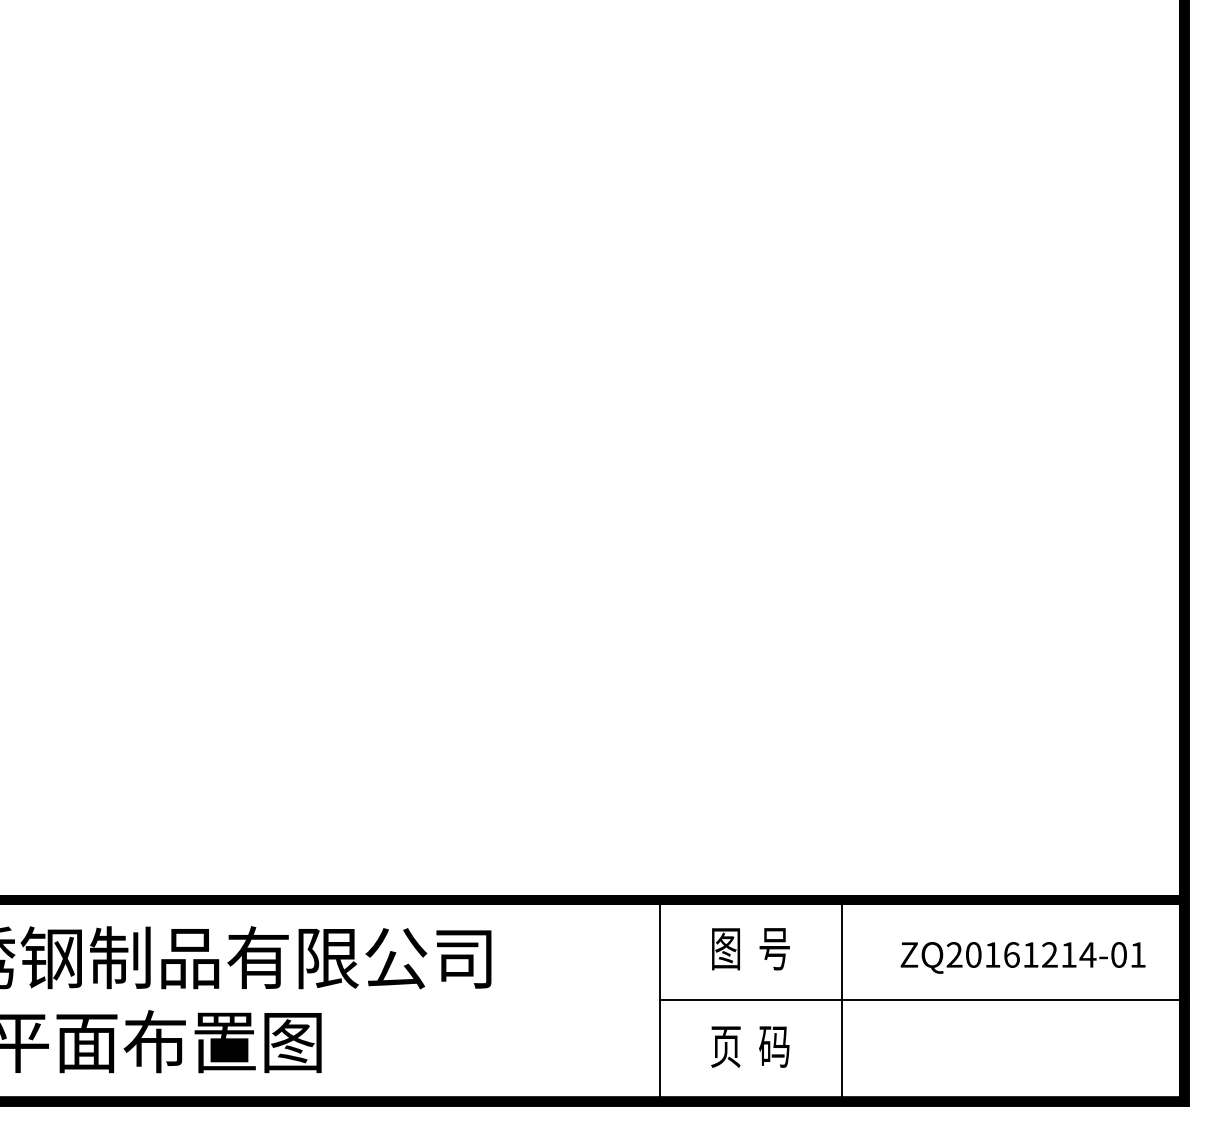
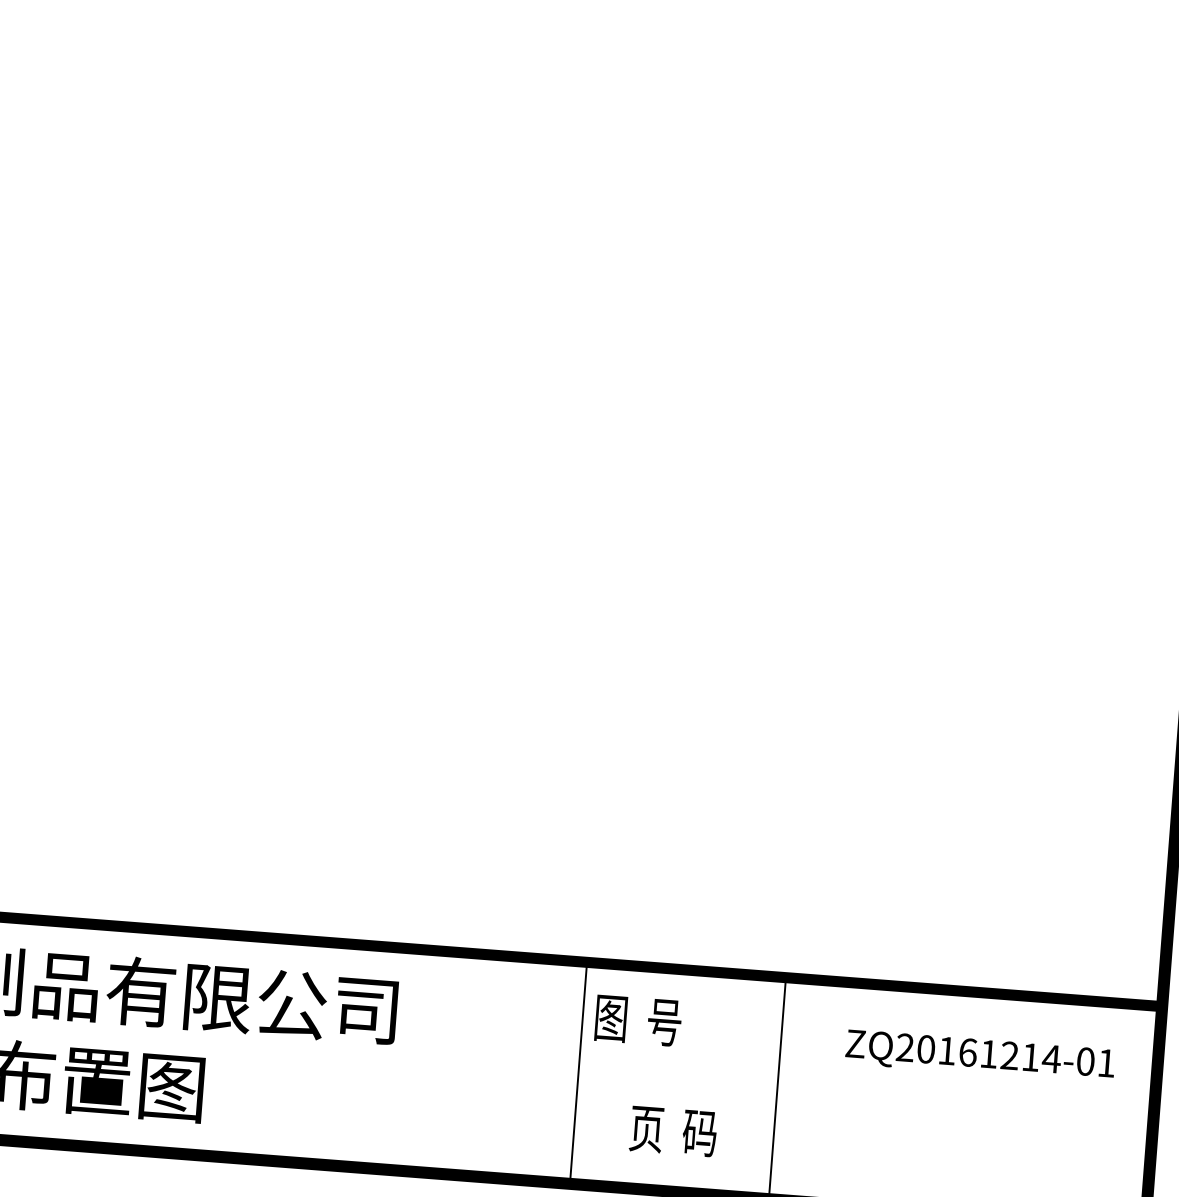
text: (750, 949) -> (637, 1021), moved
line: (924, 1000) -> (868, 1095), removed

